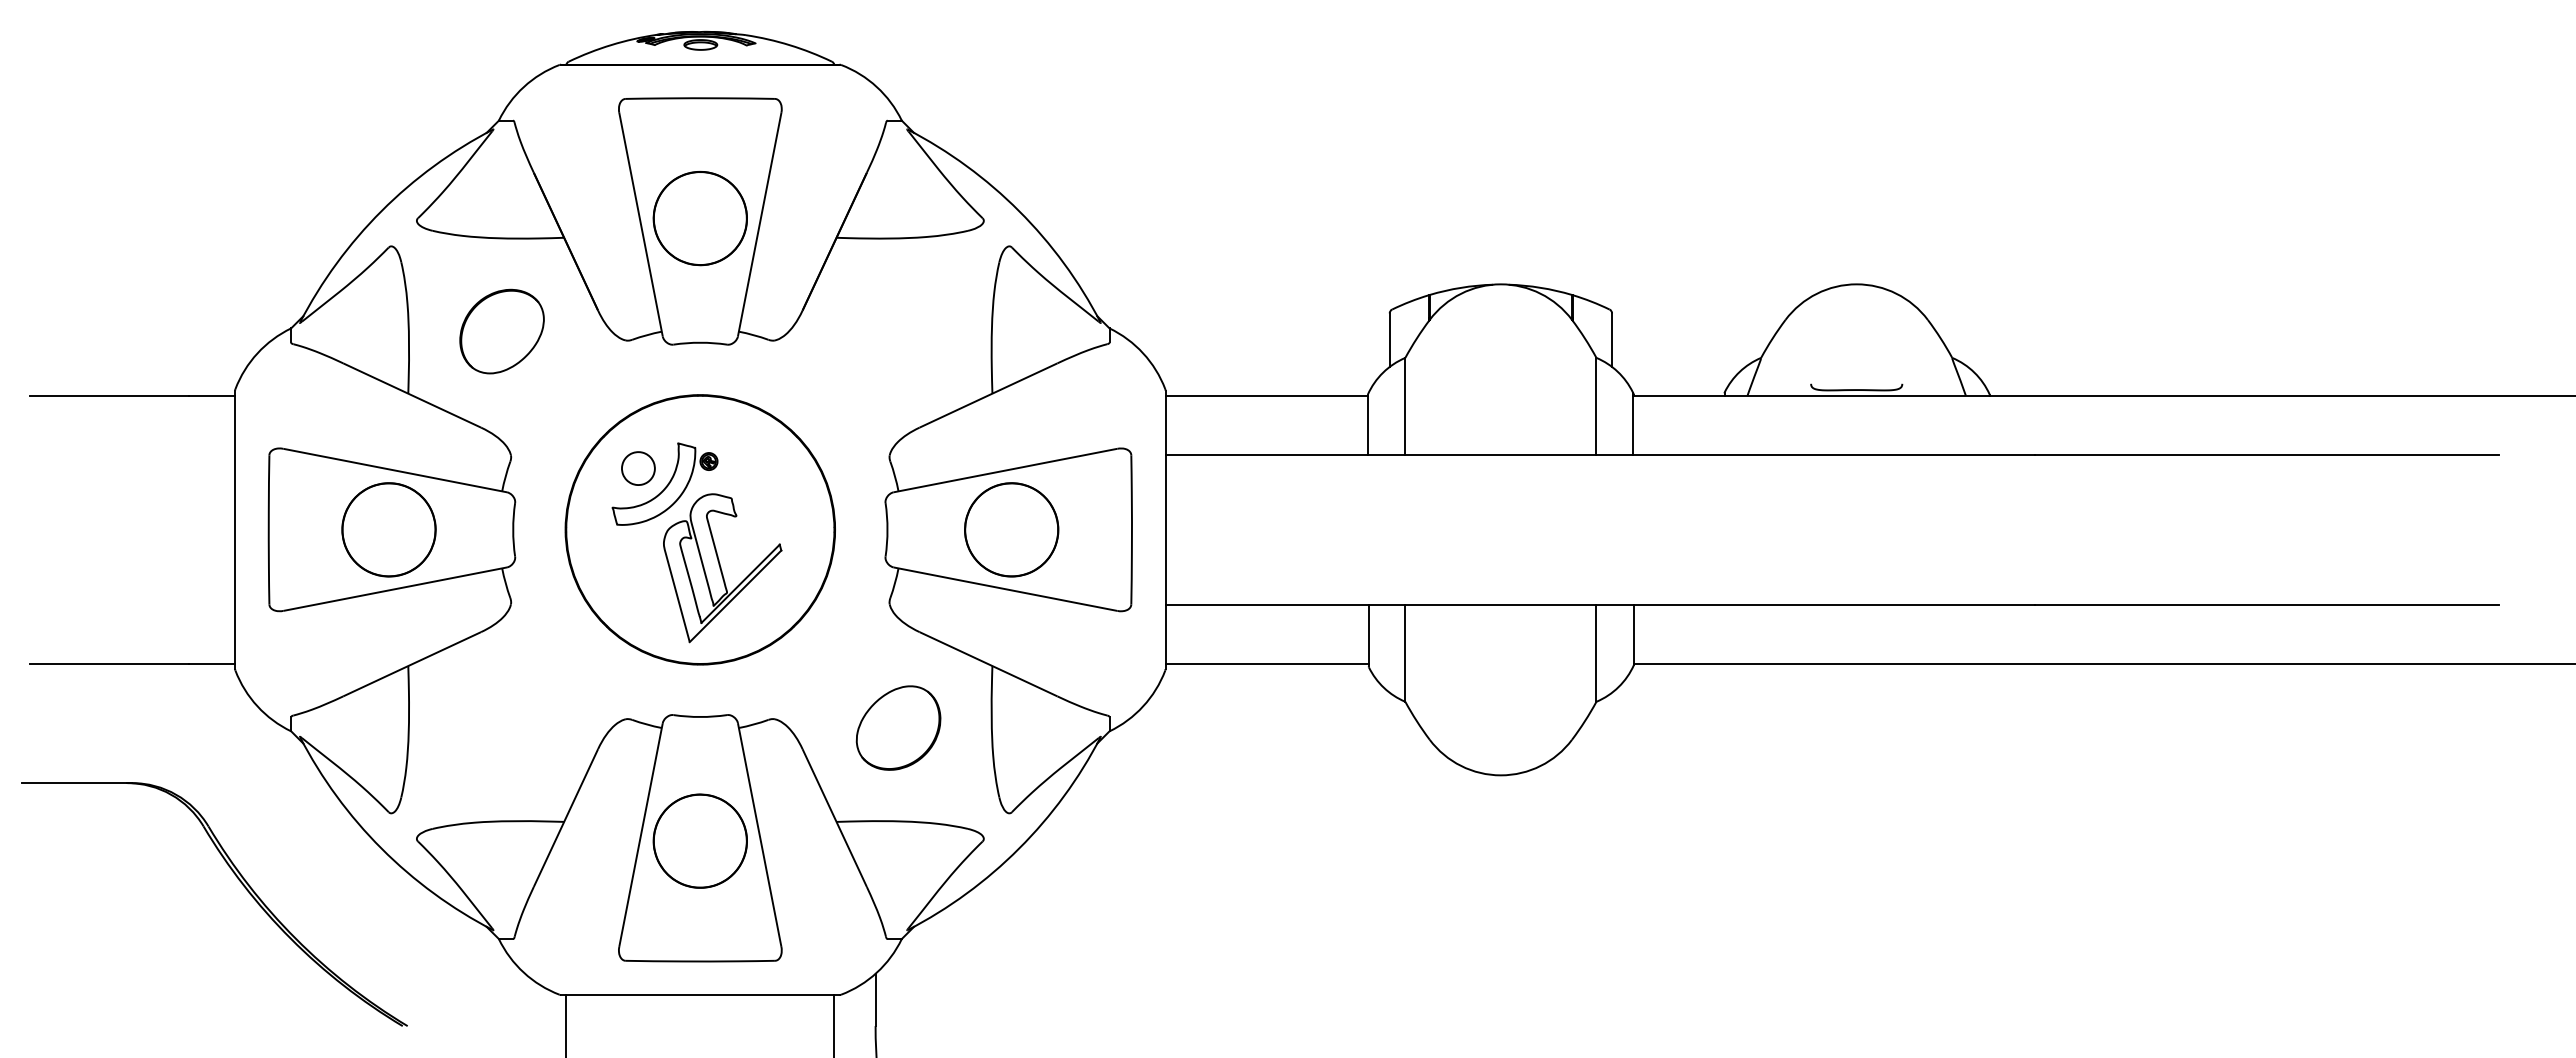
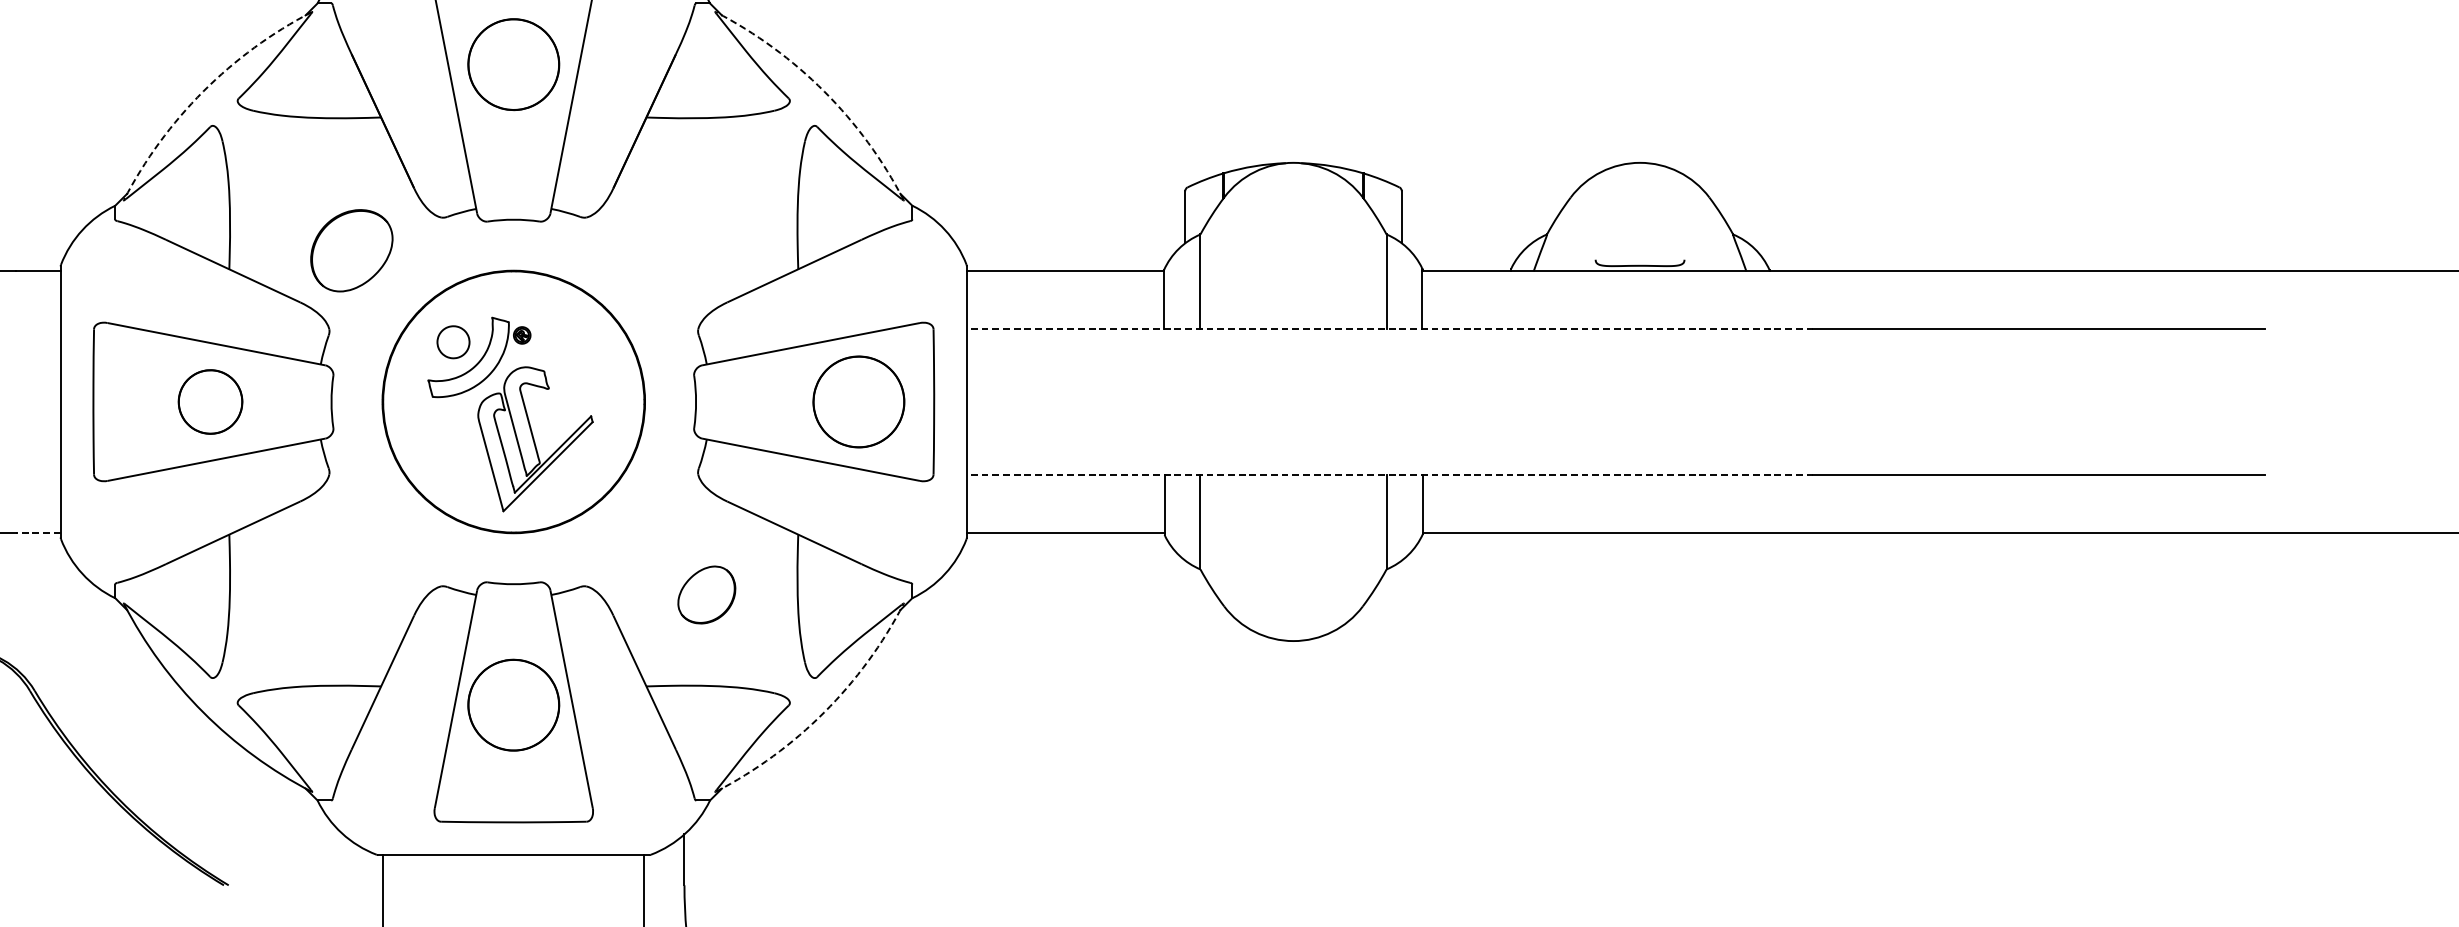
arc: (381, 211) -> (203, 91), solid -> dashed
arc: (1019, 211) -> (824, 91), solid -> dashed
part: (699, 218) -> (512, 64), moved
part: (501, 331) -> (351, 250), moved
line: (1600, 454) -> (1390, 328), solid -> dashed
part: (388, 529) -> (210, 401), size x0.7
part: (1011, 529) -> (858, 401), moved
line: (1600, 604) -> (1390, 474), solid -> dashed
line: (211, 663) -> (37, 532), solid -> dashed
part: (898, 727) -> (706, 594), size x0.7
arc: (1019, 848) -> (824, 712), solid -> dashed

